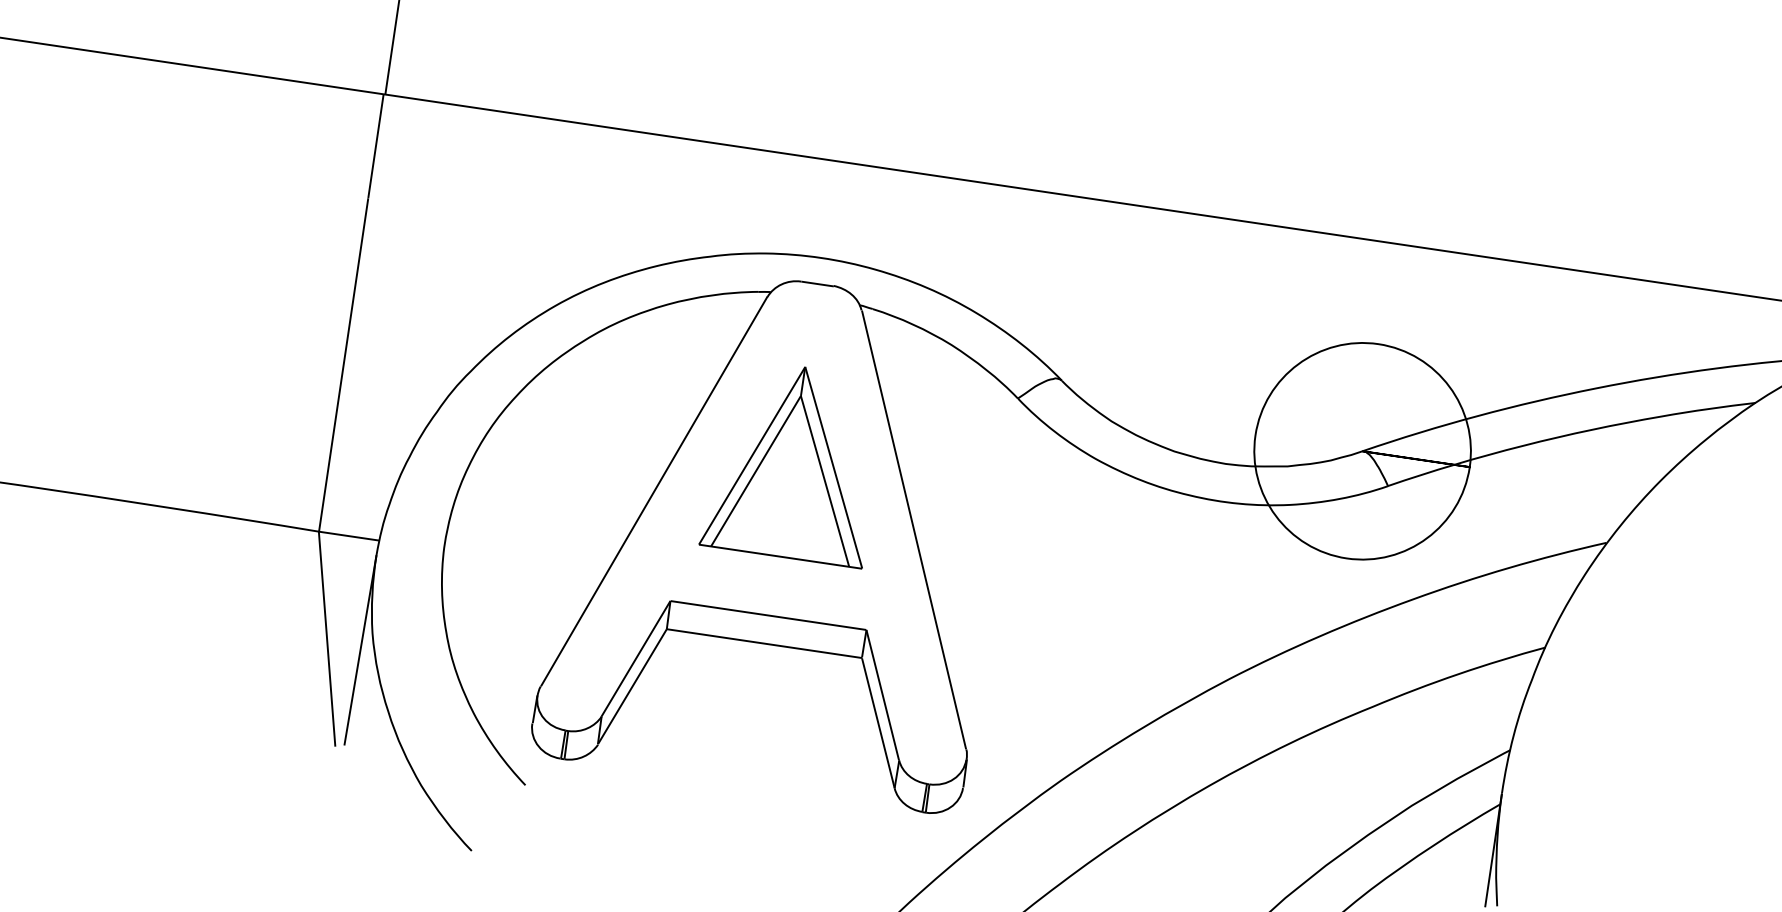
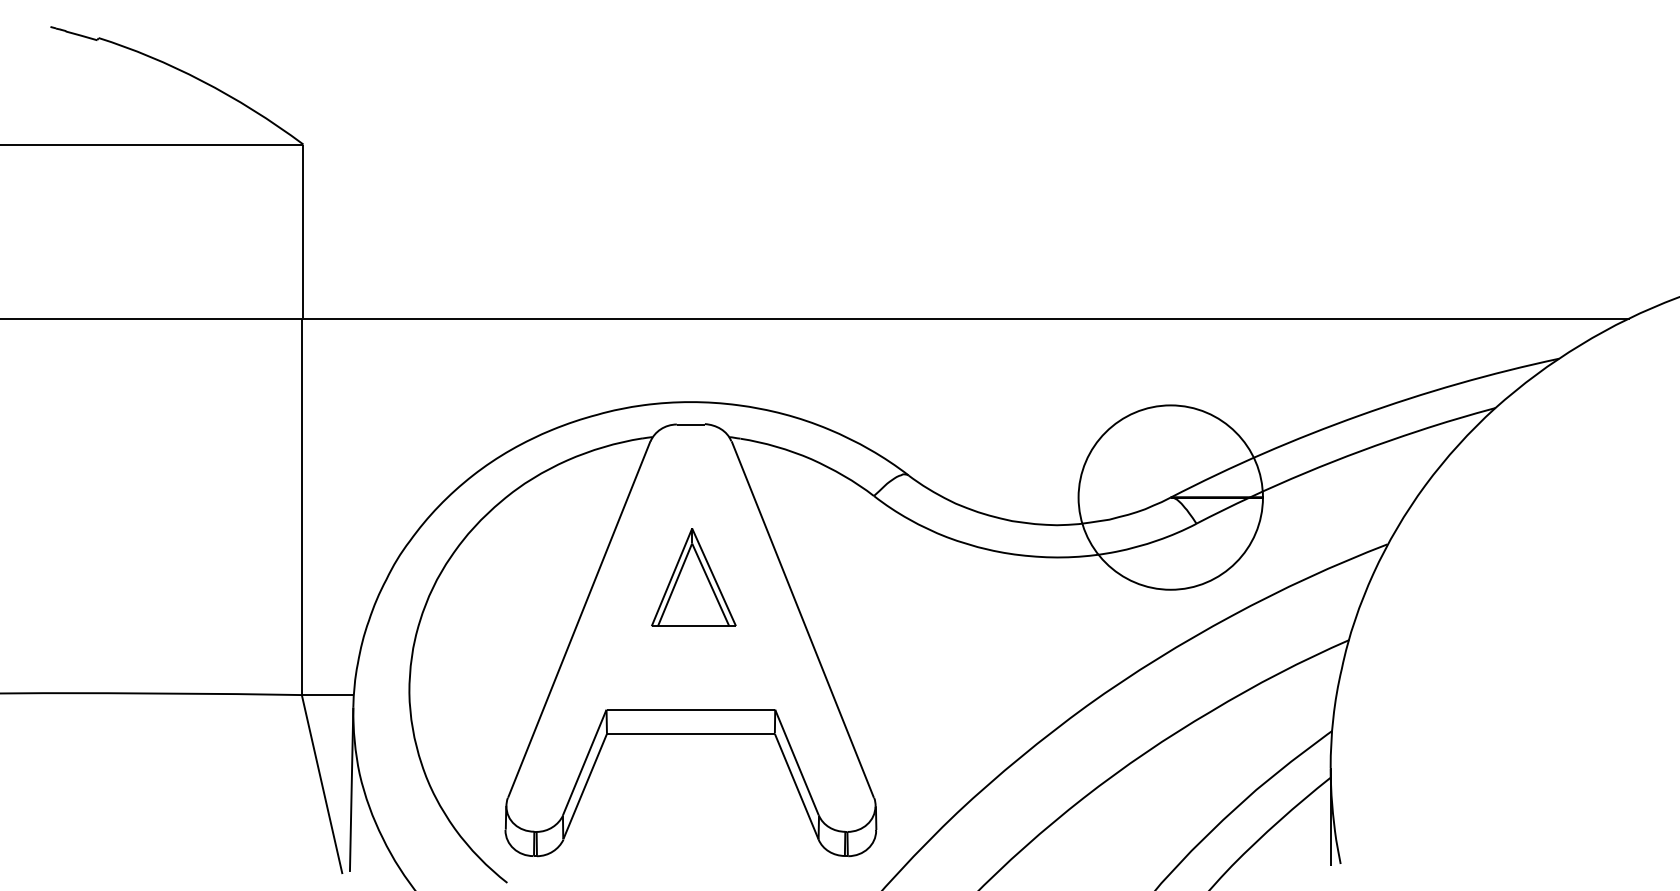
part: (794, 462) -> (693, 577), size x0.6

